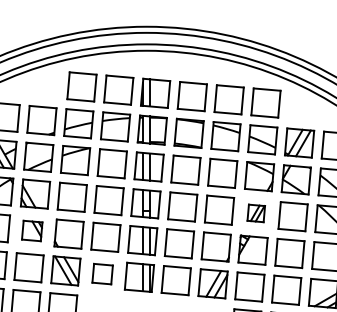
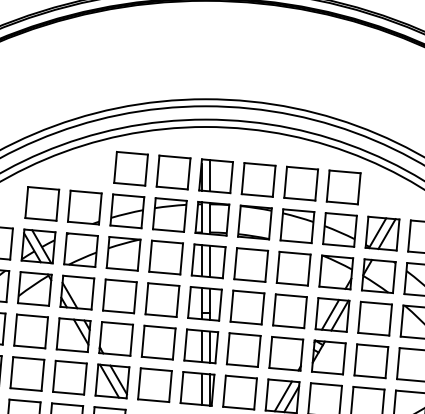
part: (256, 213) -> (332, 314), size x1.67
part: (32, 231) -> (73, 335), size x1.43
part: (102, 273) -> (154, 384), size x1.43

